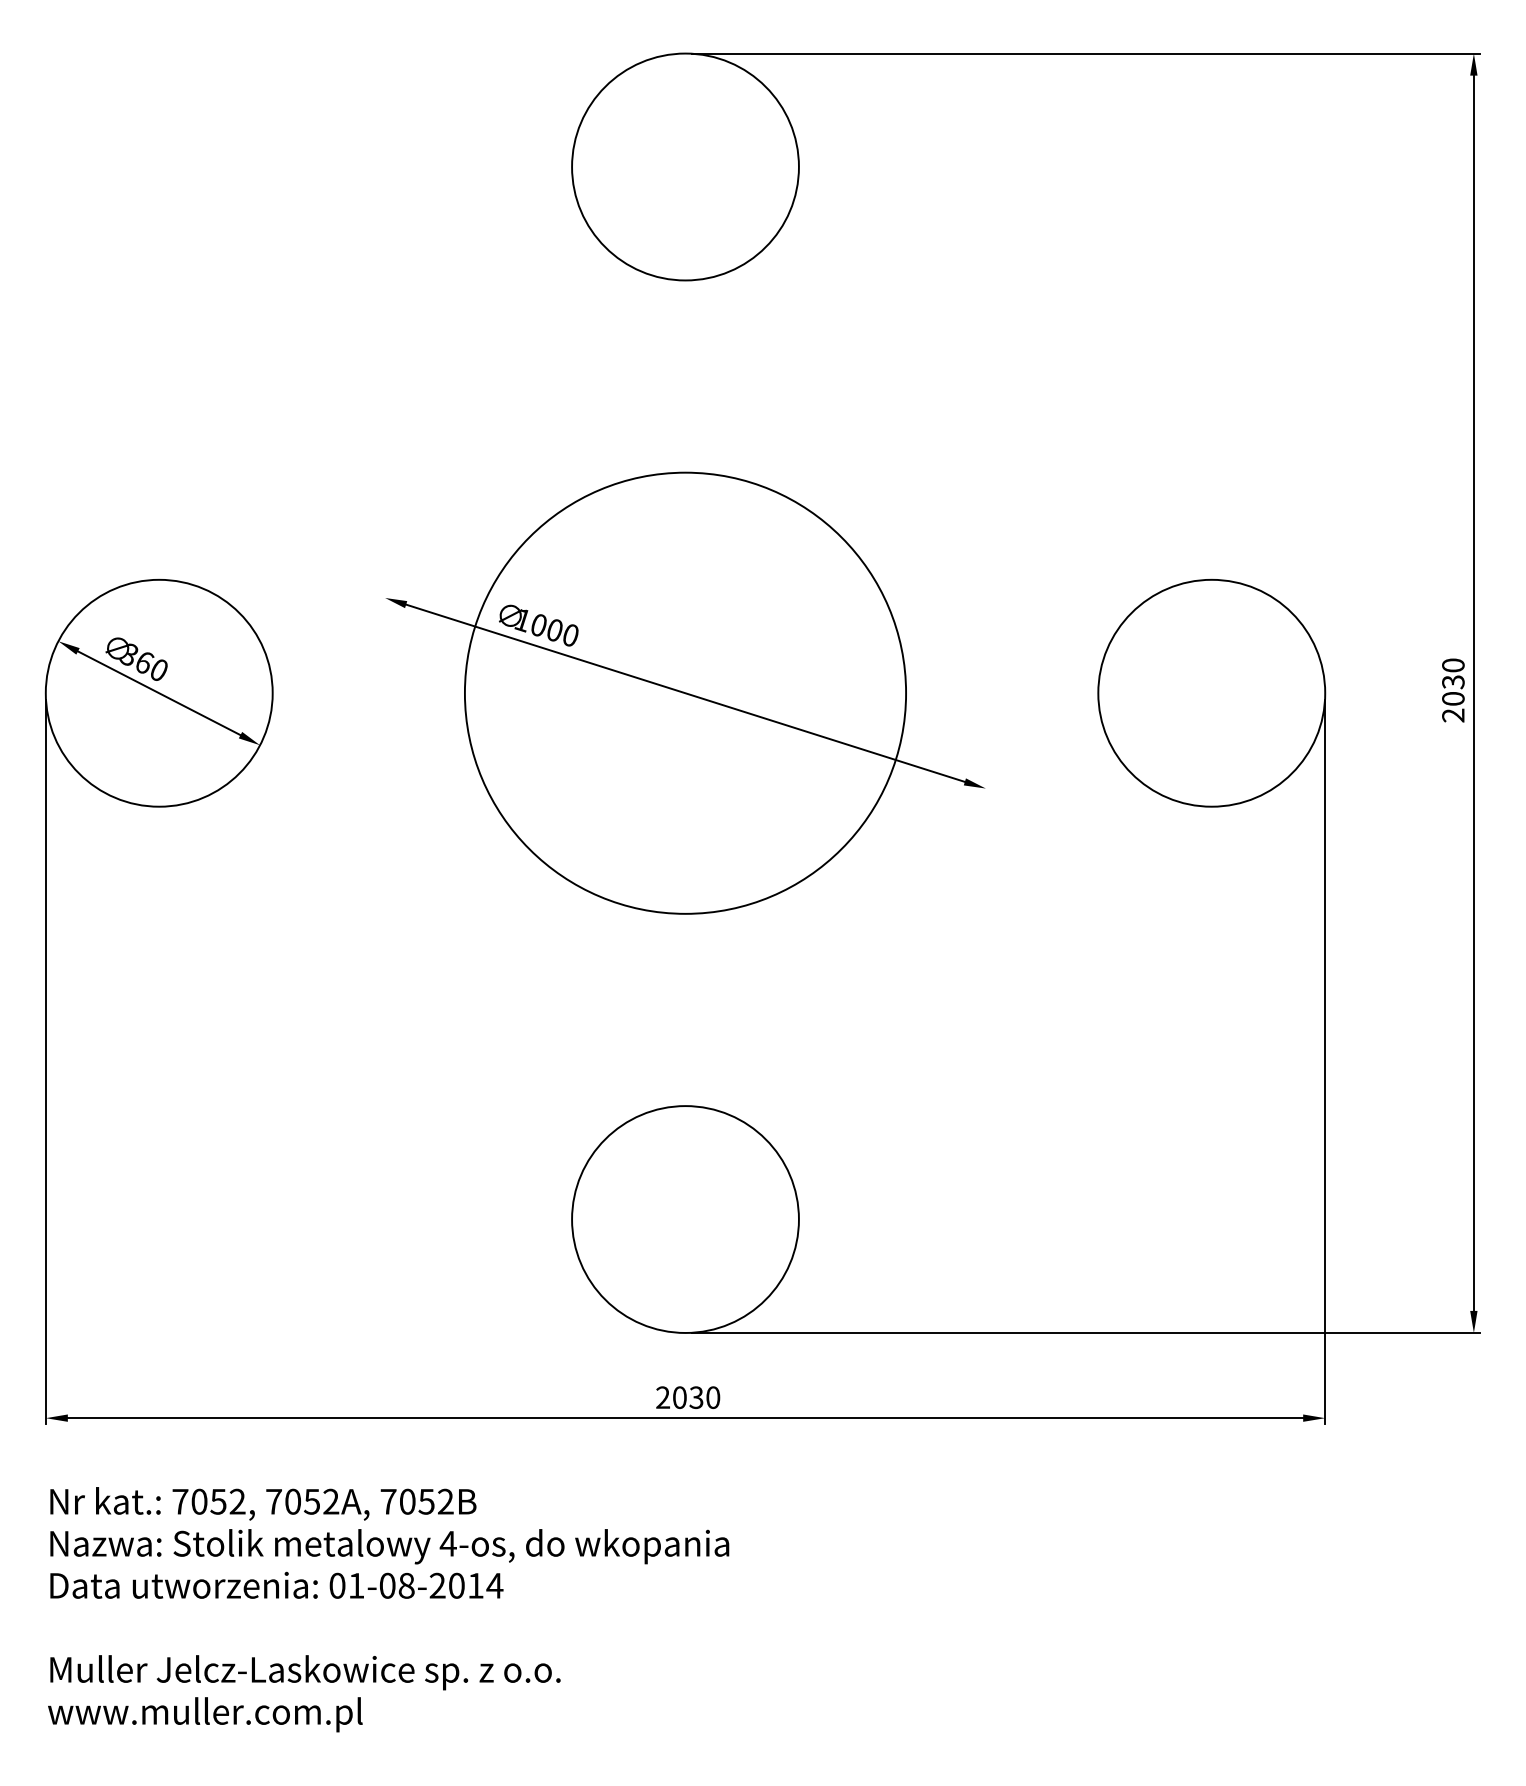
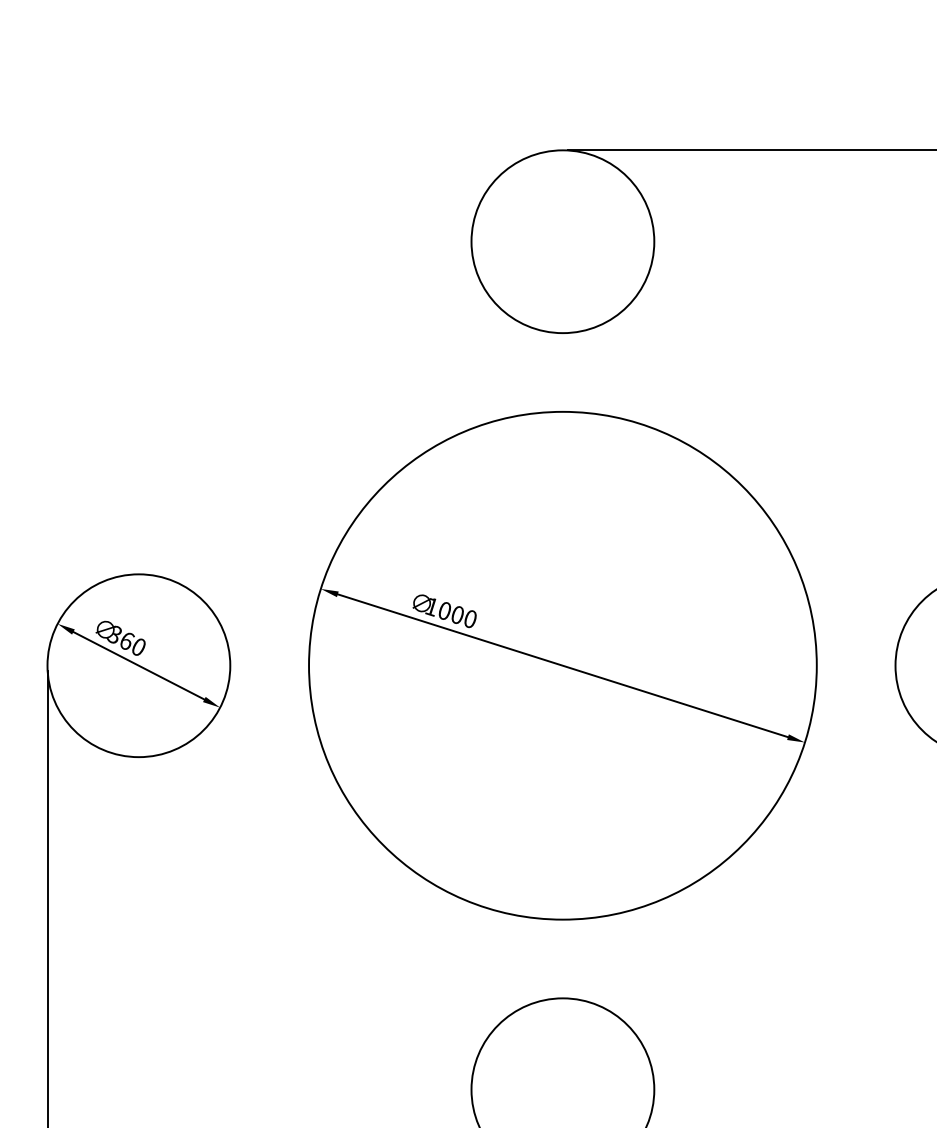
circle: (685, 693) -> (562, 665), size x1.43

